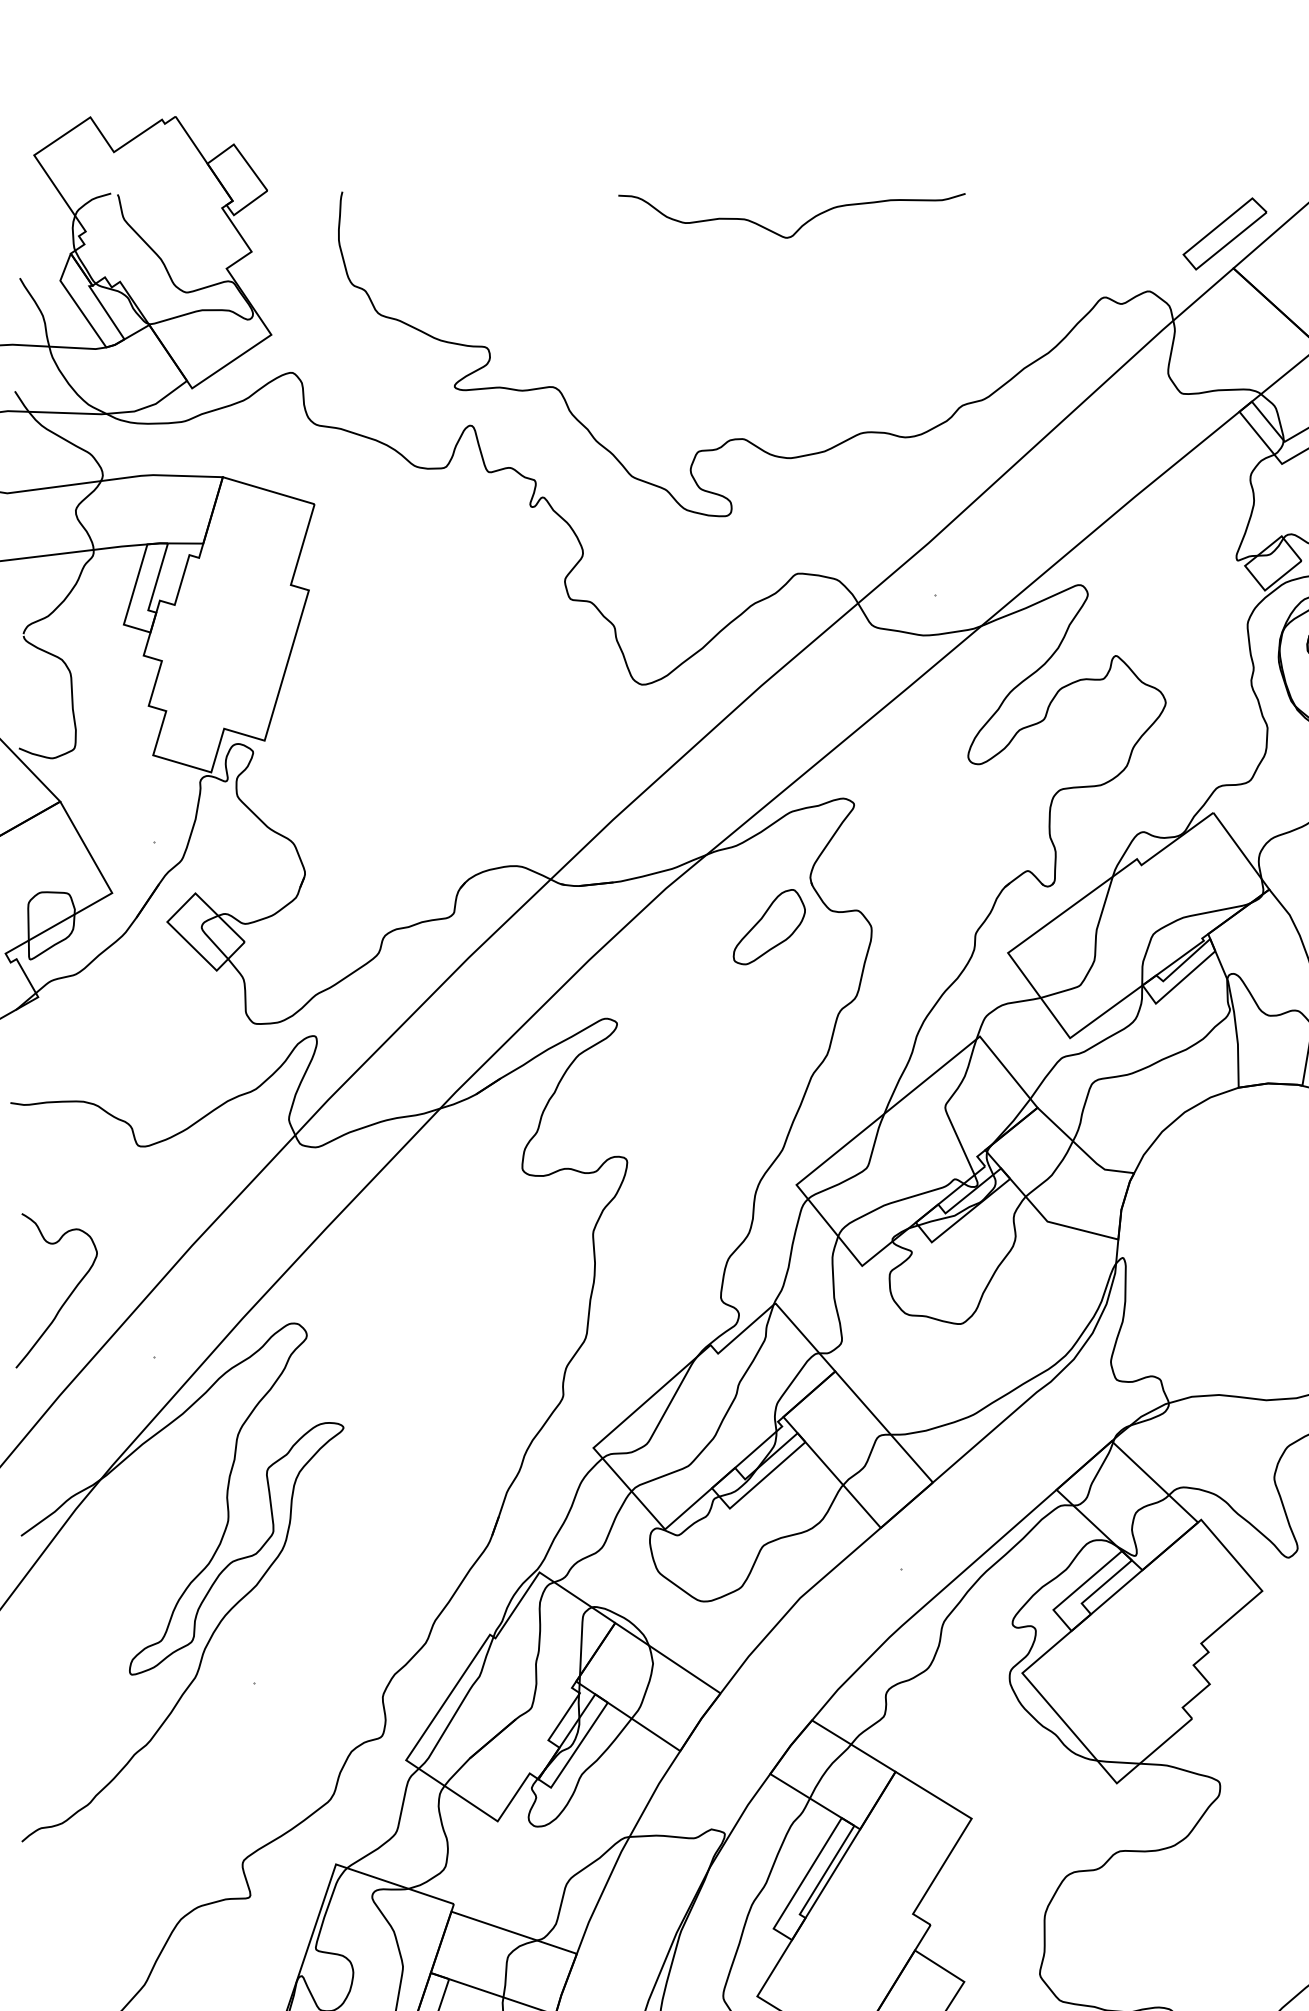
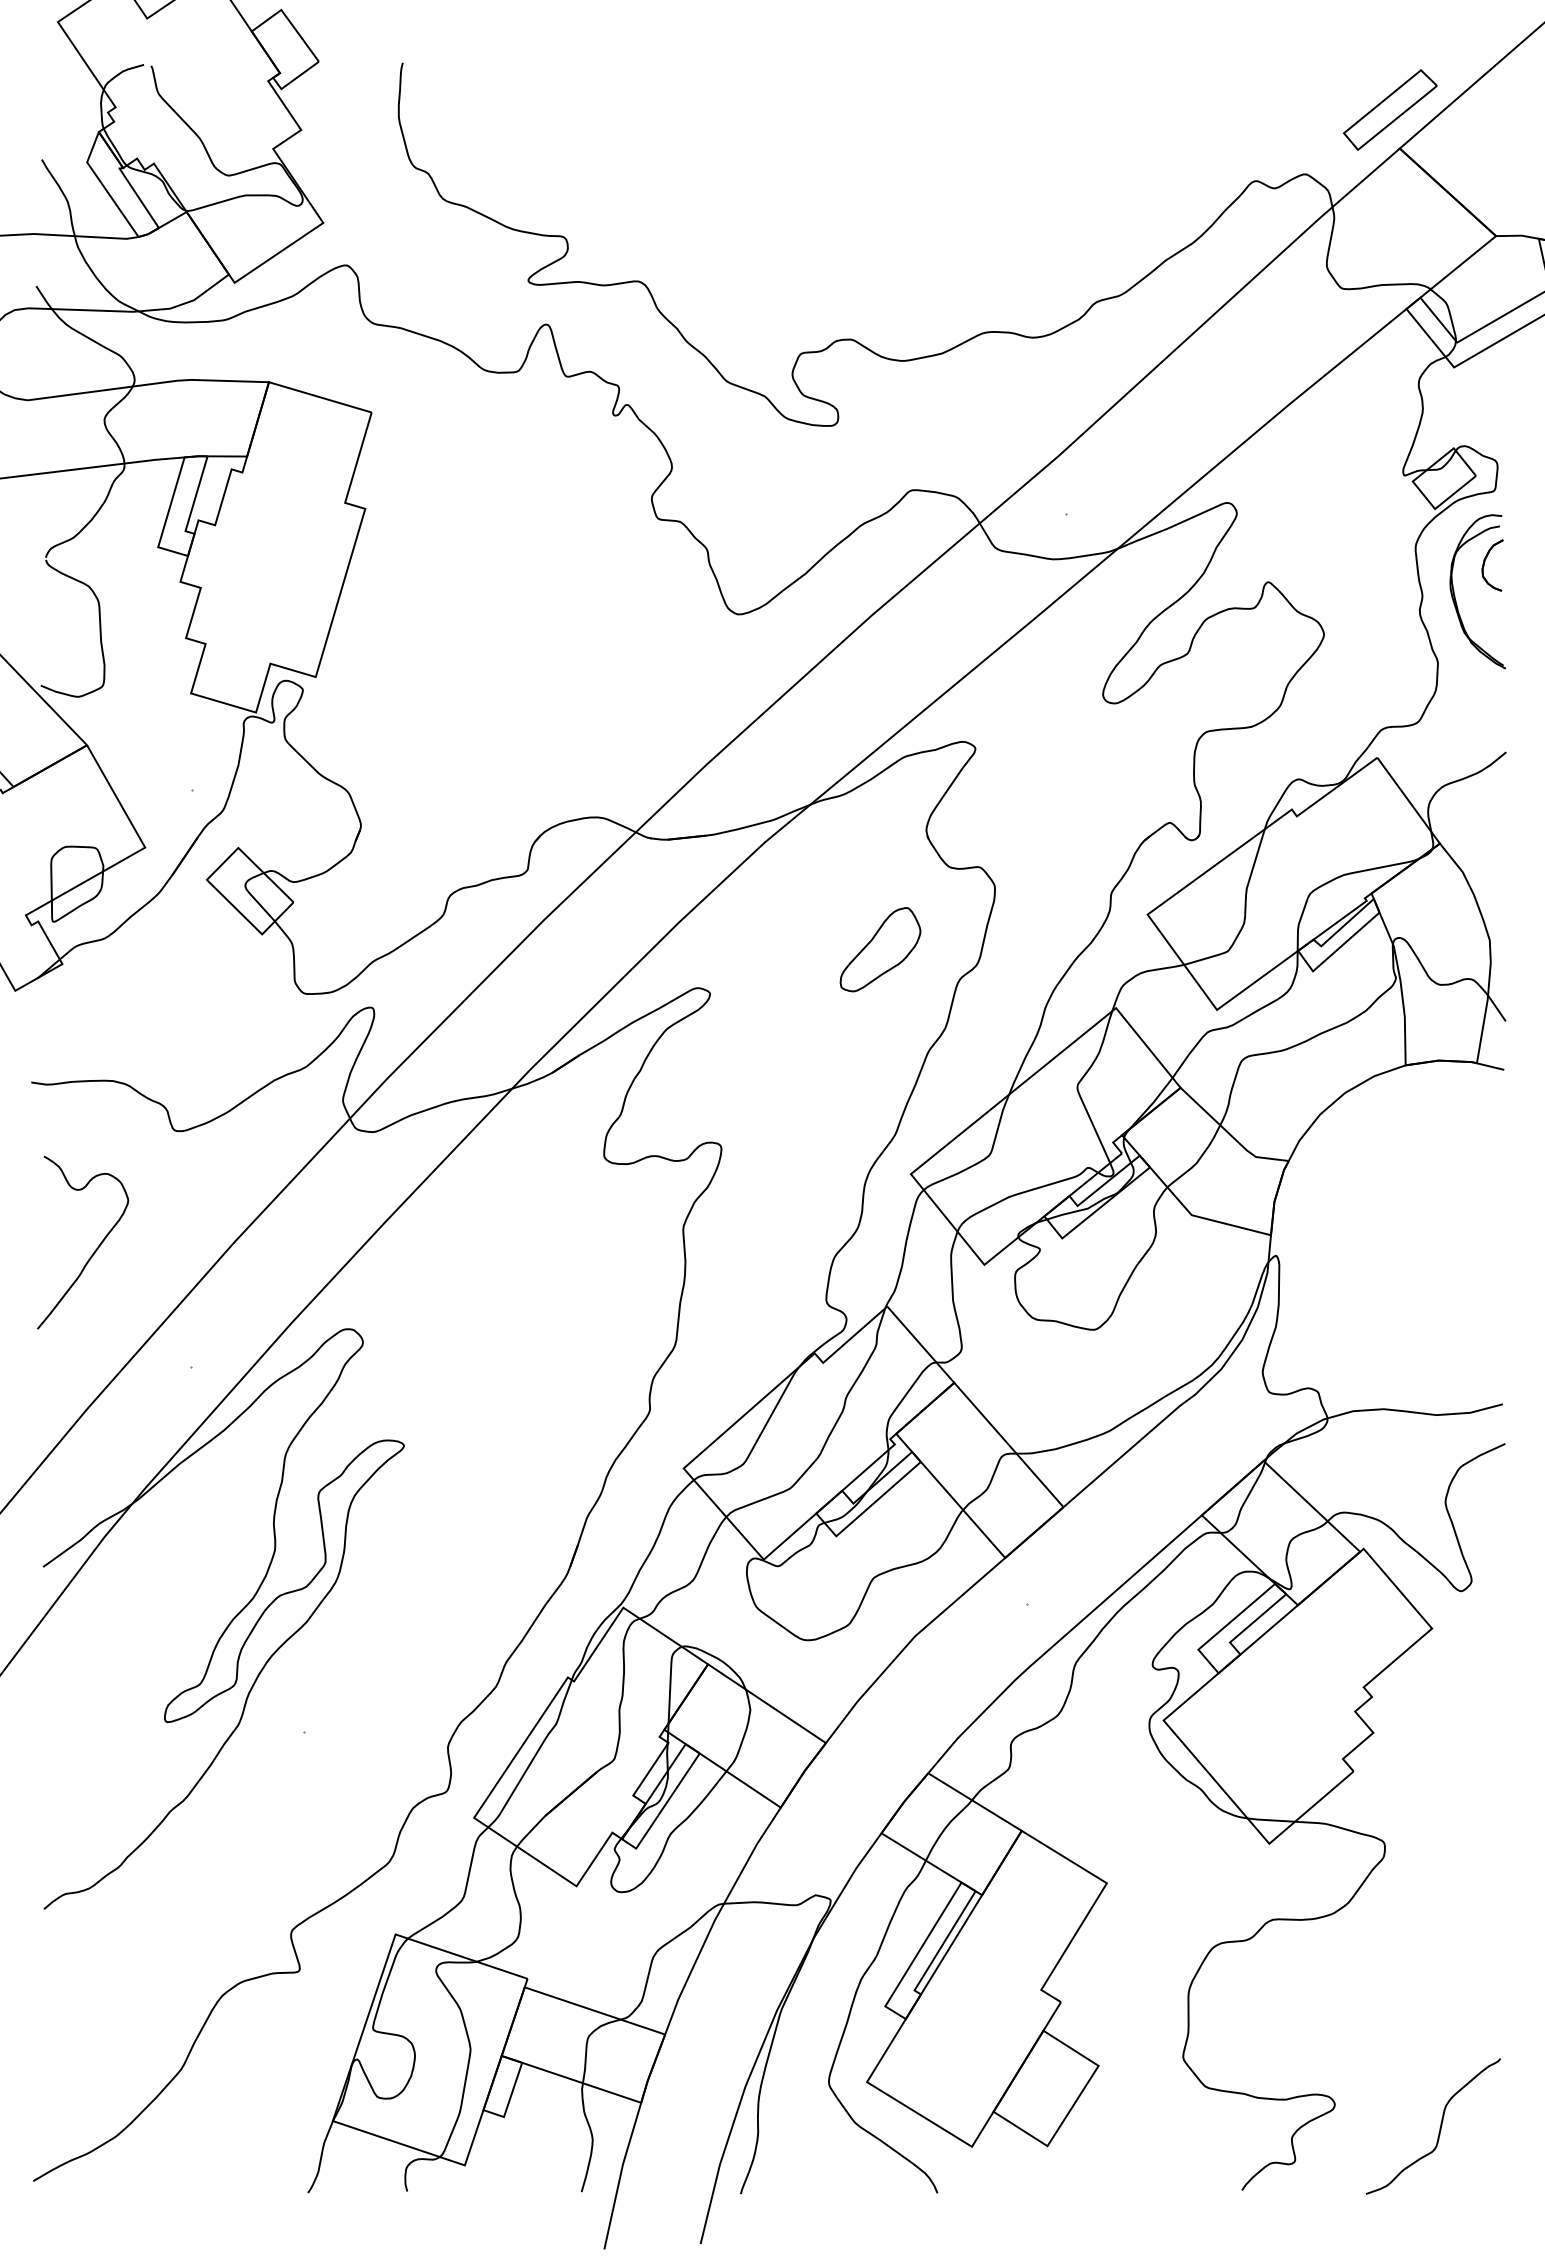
curve: (801, 225) -> (916, 100), removed
part: (769, 926) -> (880, 949), moved
curve: (67, 1296) -> (95, 1249), moved

